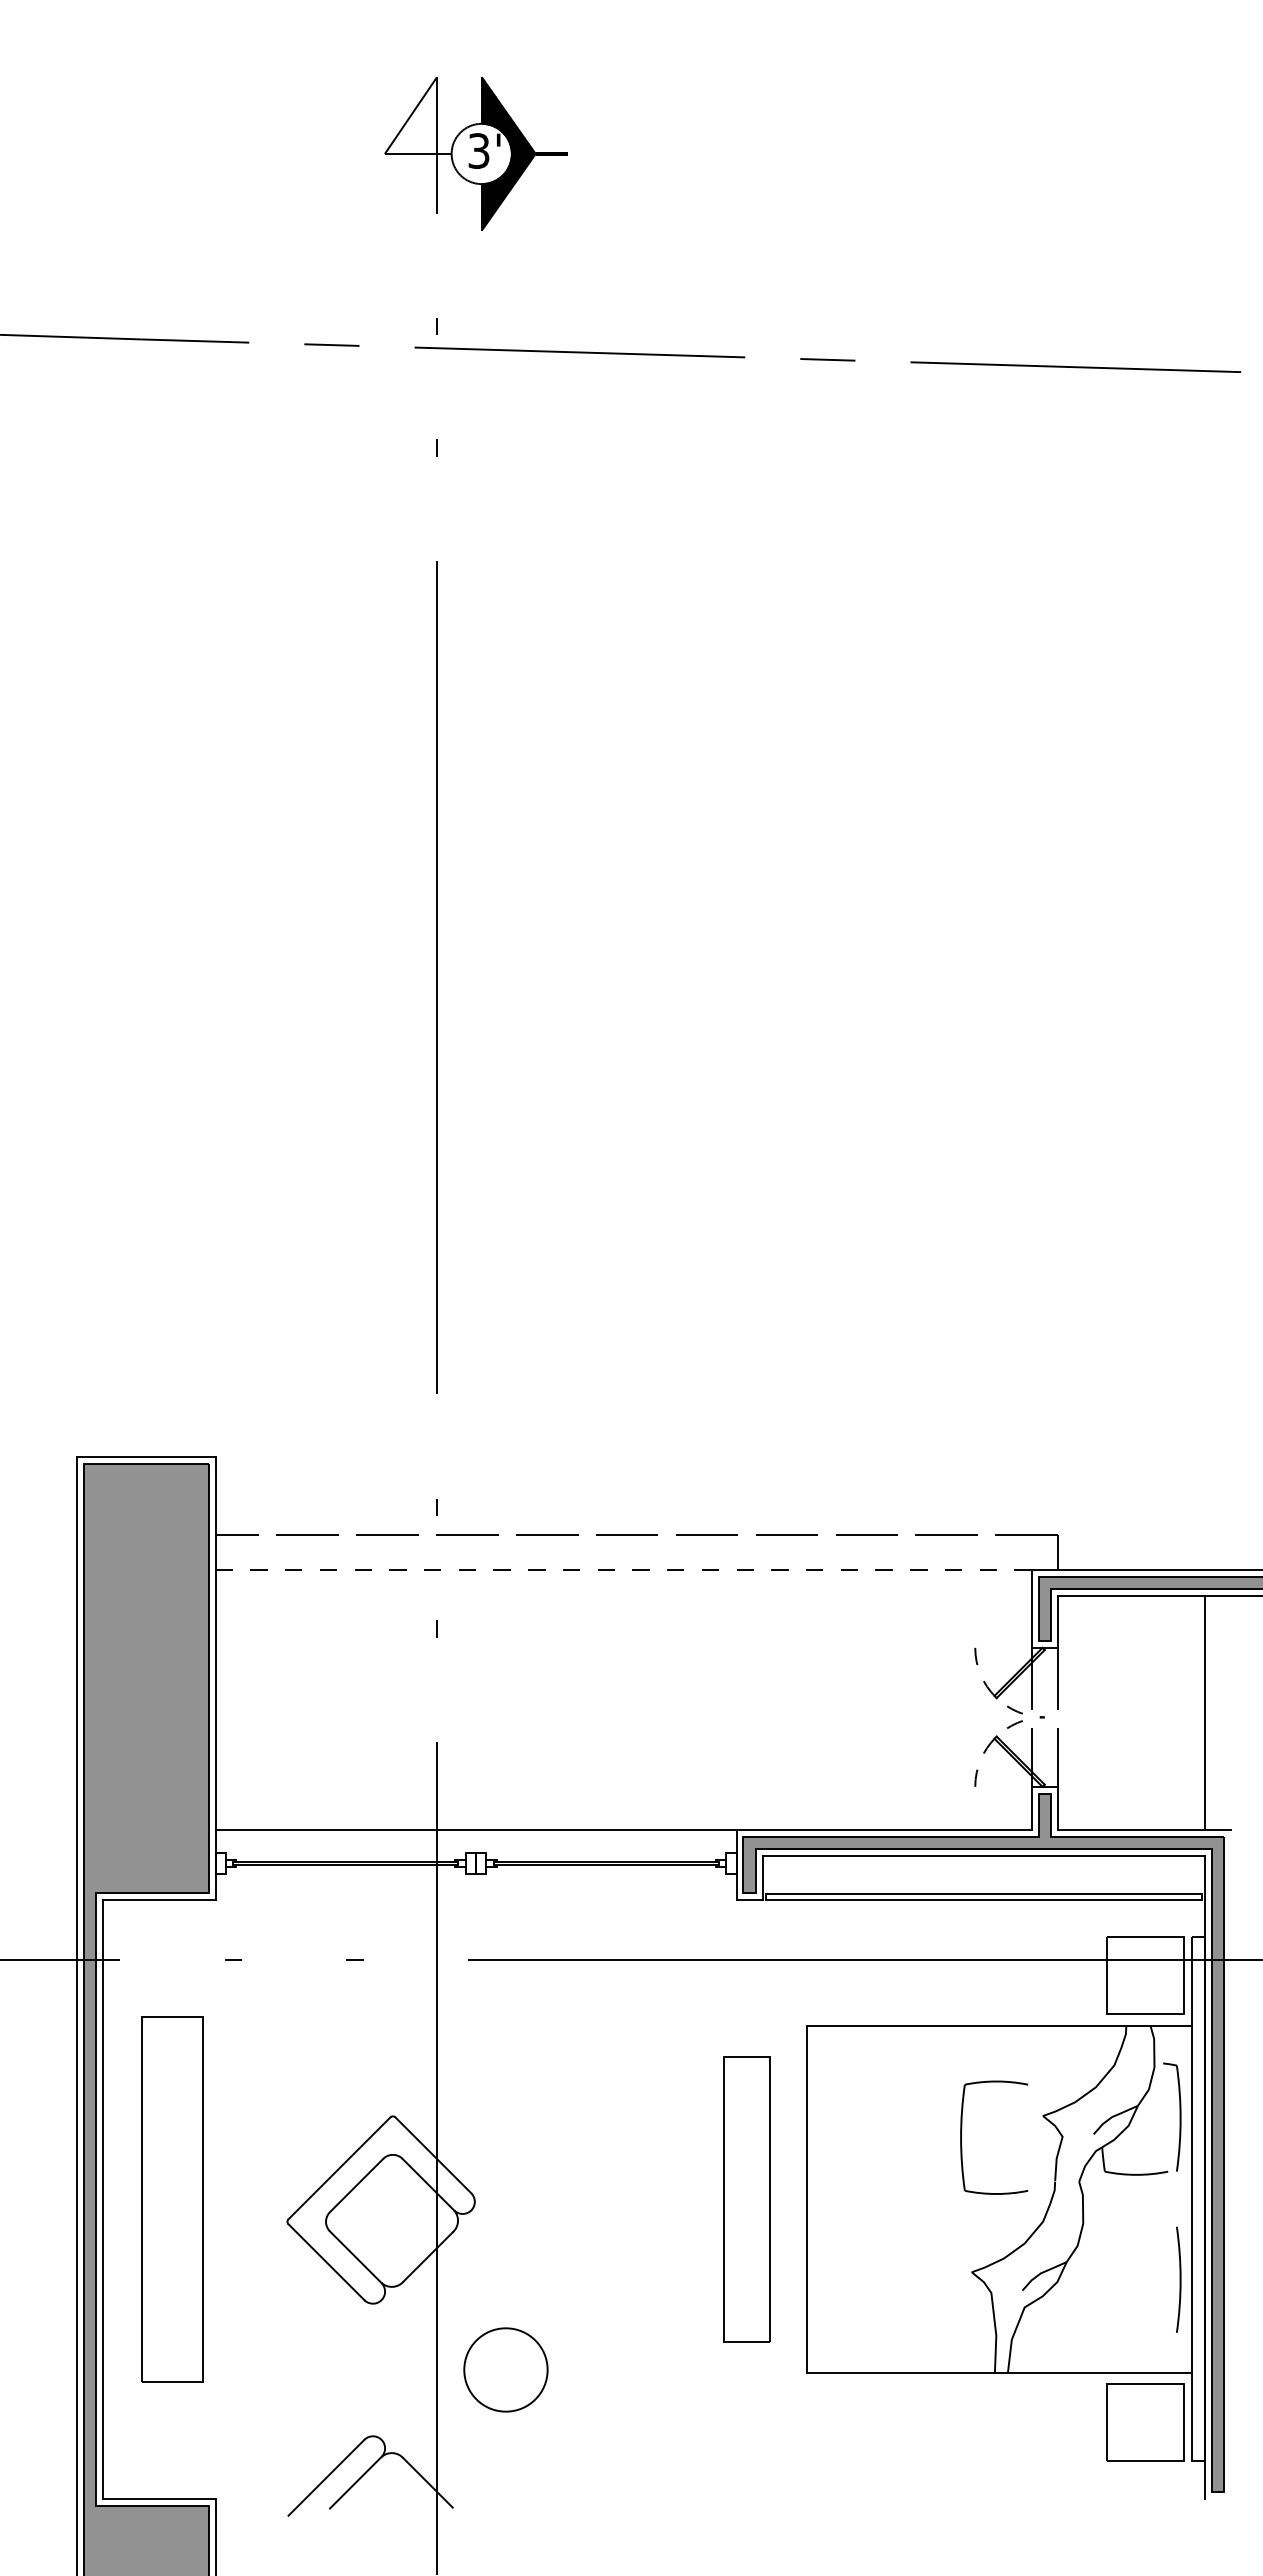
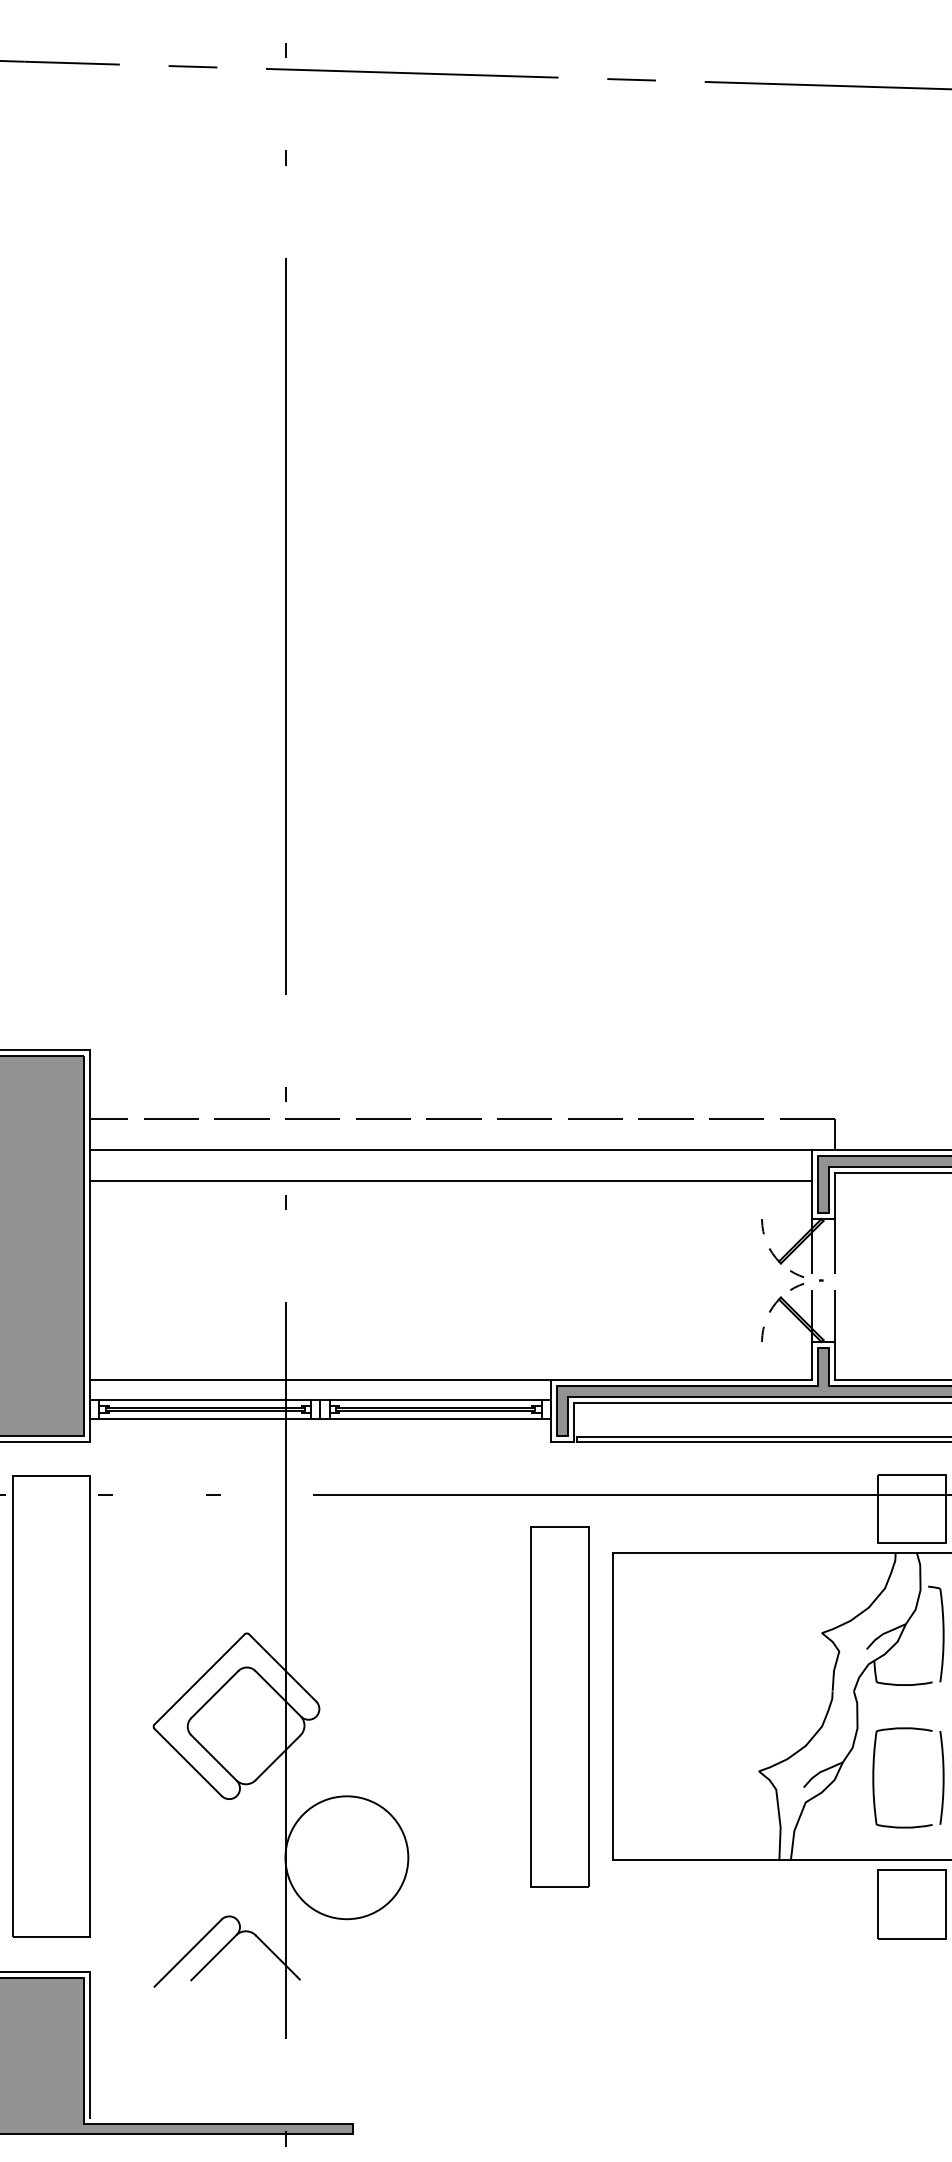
line: (623, 1569) -> (450, 1149), dashed -> solid
line: (623, 1604) -> (450, 1180), added
line: (345, 1852) -> (204, 1400), added
line: (606, 1852) -> (435, 1400), added
line: (345, 1873) -> (204, 1418), added
line: (606, 1873) -> (435, 1418), added
part: (962, 2129) -> (874, 1770), moved
part: (172, 2199) -> (51, 1706), size x1.43
part: (746, 2199) -> (559, 1706), size x1.43
circle: (505, 2369) -> (346, 1857), size x1.67

